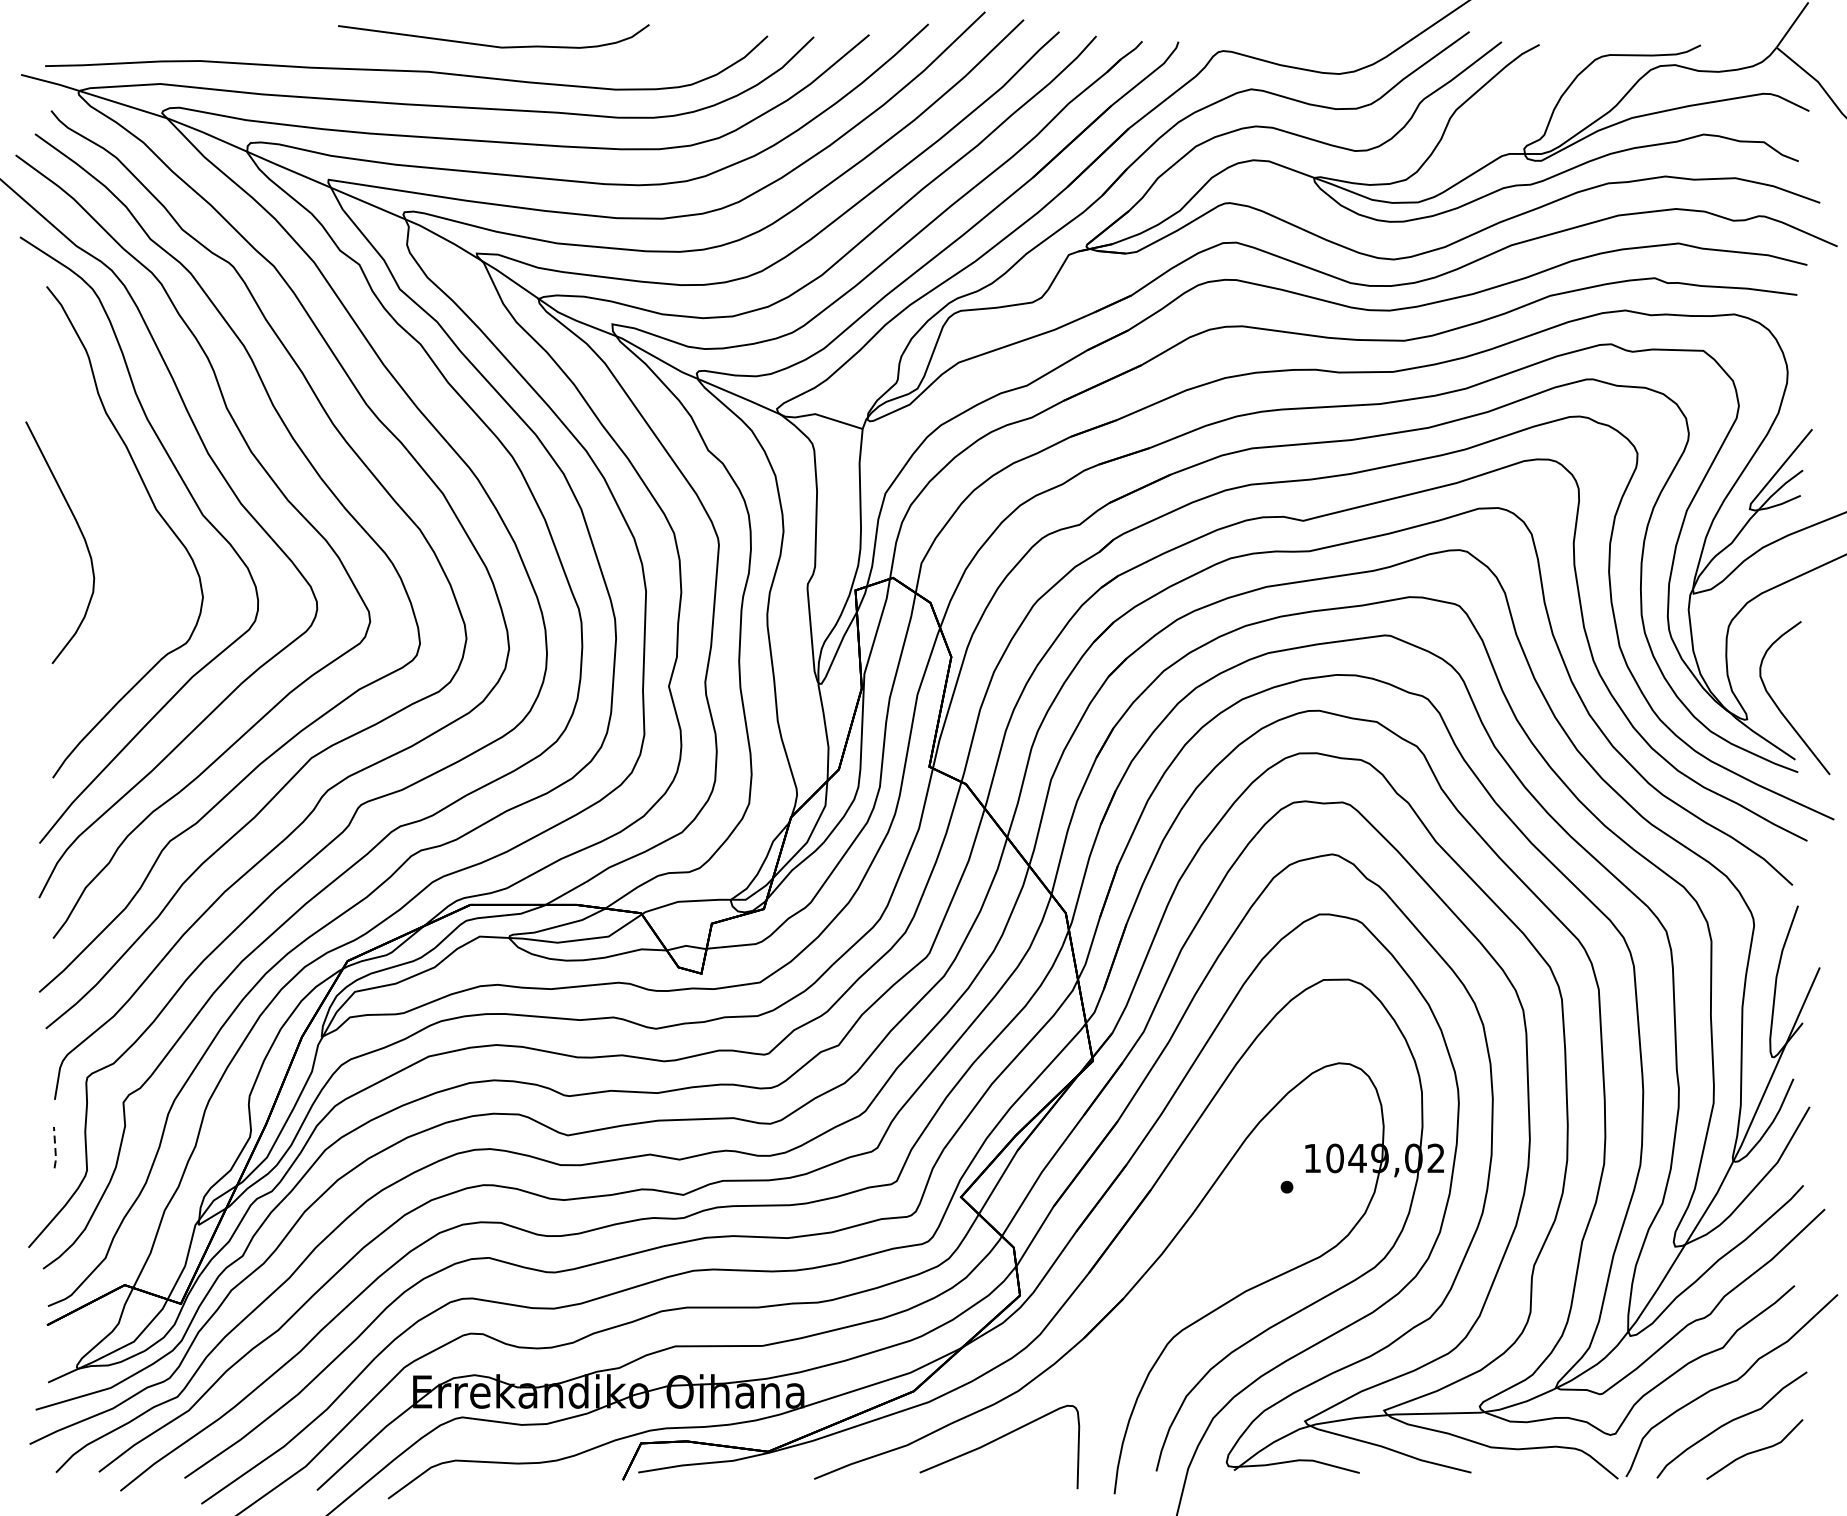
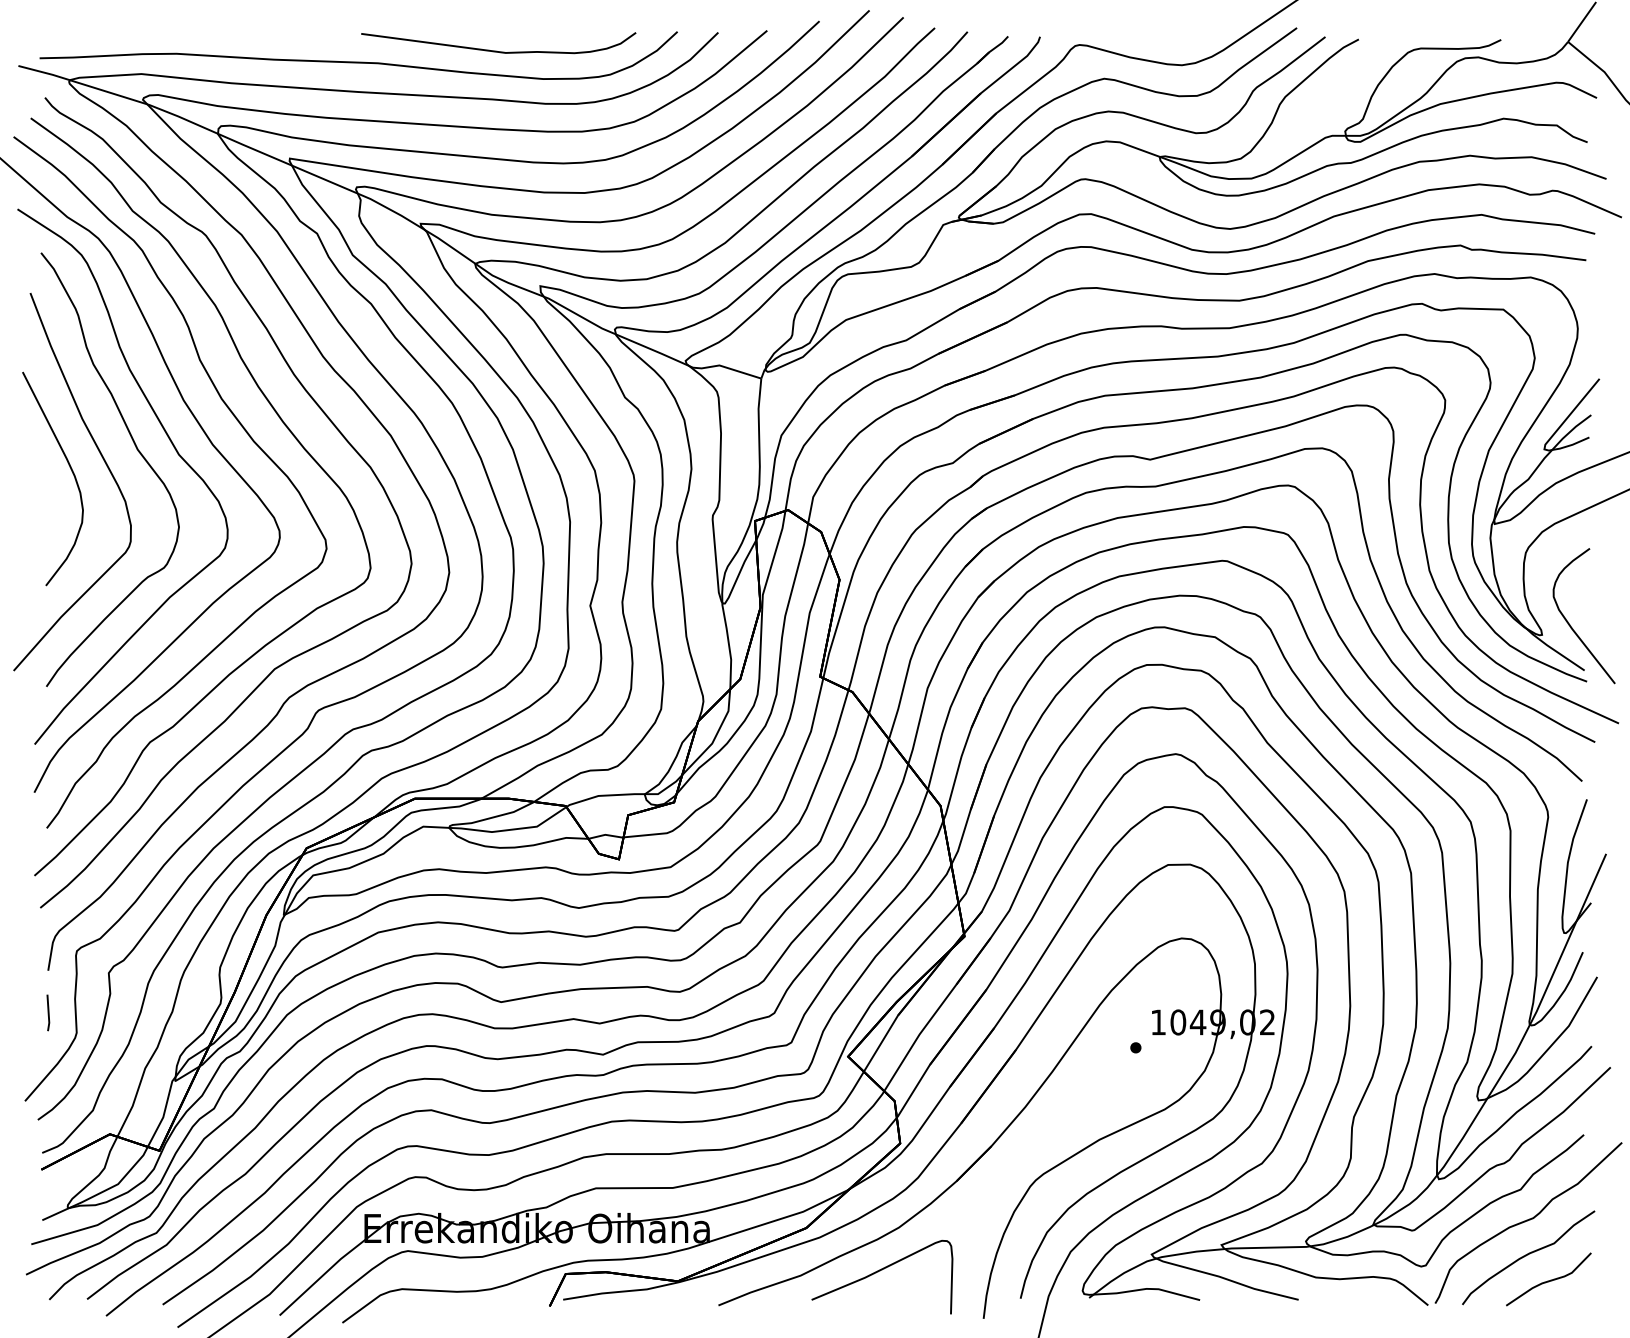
curve: (491, 44) -> (496, 50), moved
curve: (120, 528) -> (106, 466), added
line: (55, 1148) -> (48, 1013), dashed -> solid

